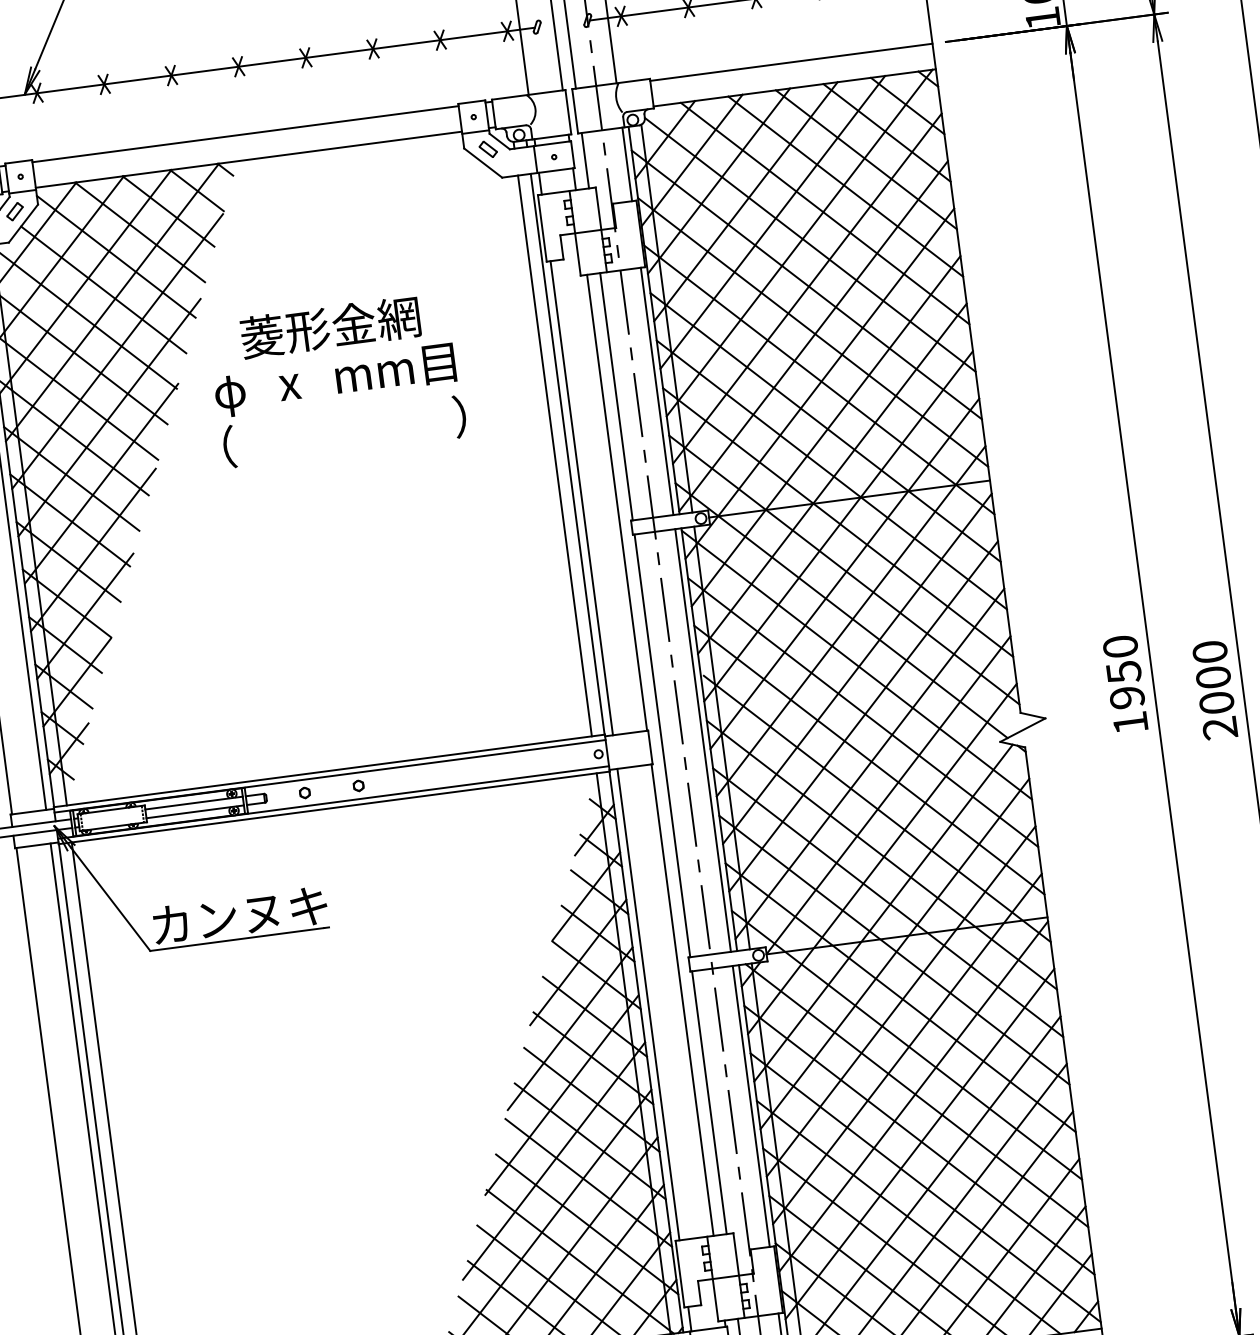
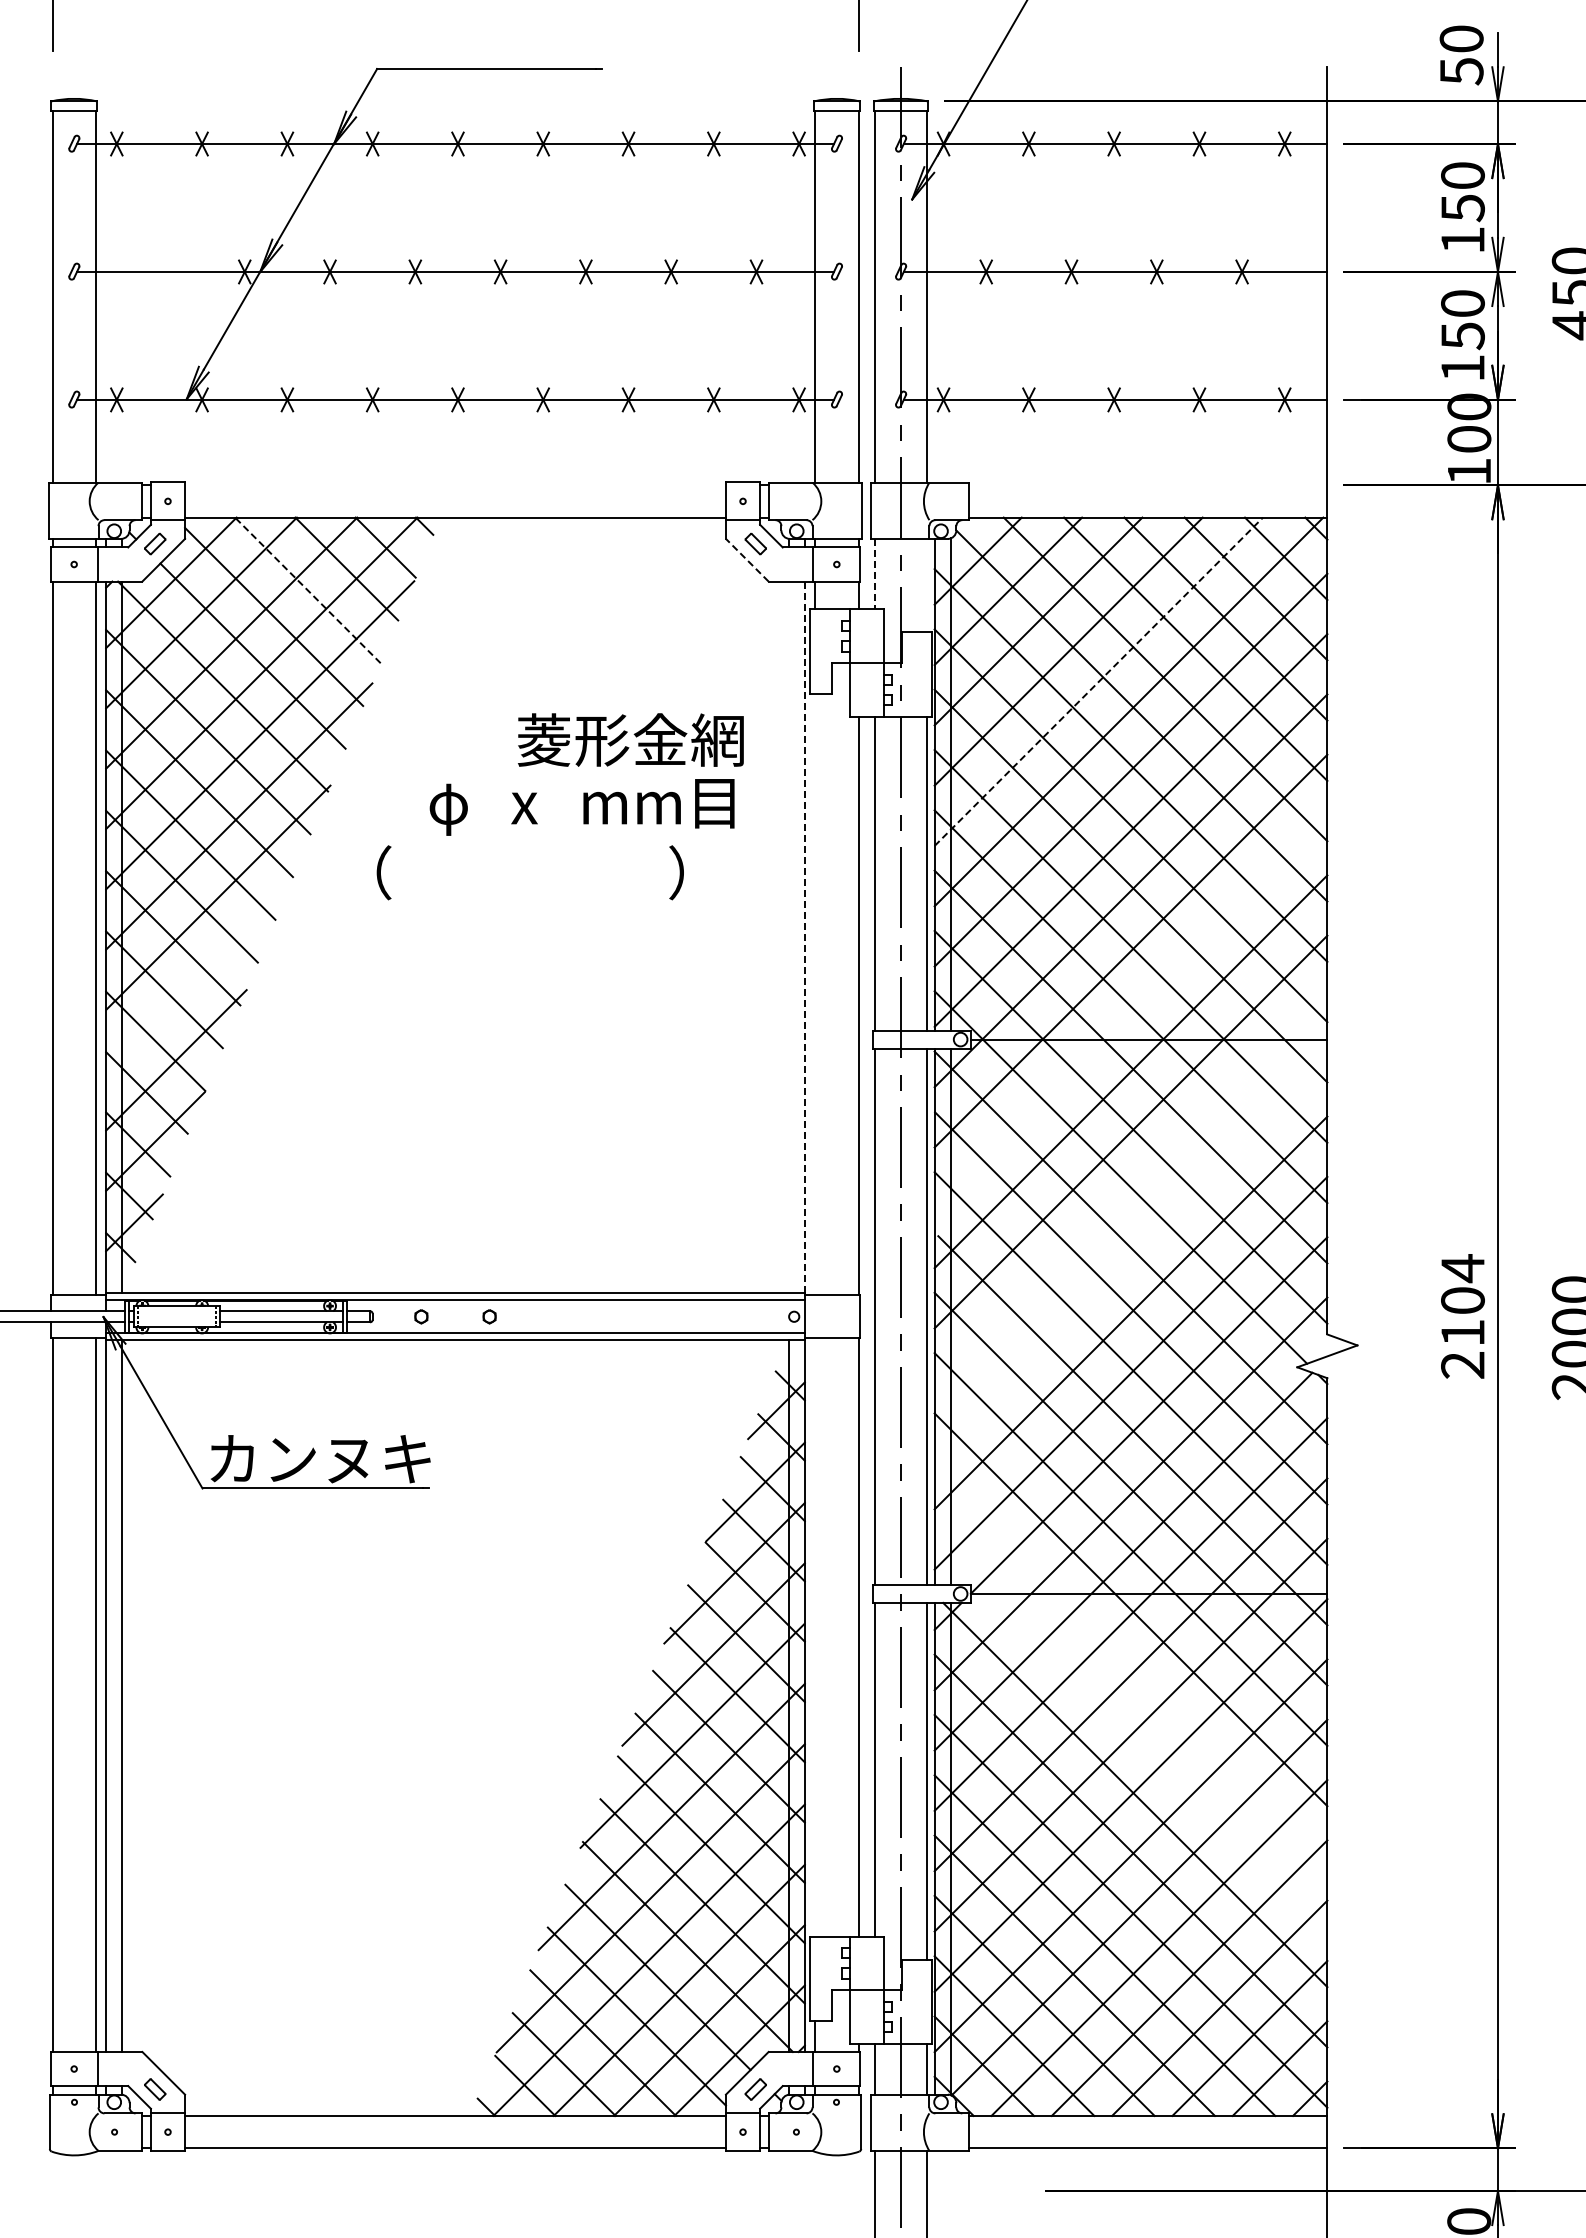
line: (791, 62) -> (1148, 485), removed
line: (245, 134) -> (455, 485), removed
line: (585, 160) -> (875, 574), solid -> dashed
line: (482, 162) -> (746, 559), solid -> dashed
line: (627, 164) -> (926, 585), removed
line: (773, 222) -> (1099, 681), solid -> dashed
line: (139, 232) -> (307, 590), solid -> dashed
text: (330, 326) -> (630, 739), moved
text: (334, 380) -> (581, 807), moved
line: (567, 454) -> (804, 937), solid -> dashed
line: (554, 456) -> (788, 937), removed
line: (831, 478) -> (1130, 1011), removed
line: (582, 498) -> (815, 994), removed
line: (93, 549) -> (197, 978), removed
line: (850, 621) -> (1130, 1192), removed
line: (856, 668) -> (1130, 1252), removed
text: (1125, 684) -> (1462, 1316), 1950 -> 2104
line: (900, 997) -> (1130, 1669), removed
line: (648, 1004) -> (815, 1637), removed
line: (906, 1045) -> (1130, 1730), removed

